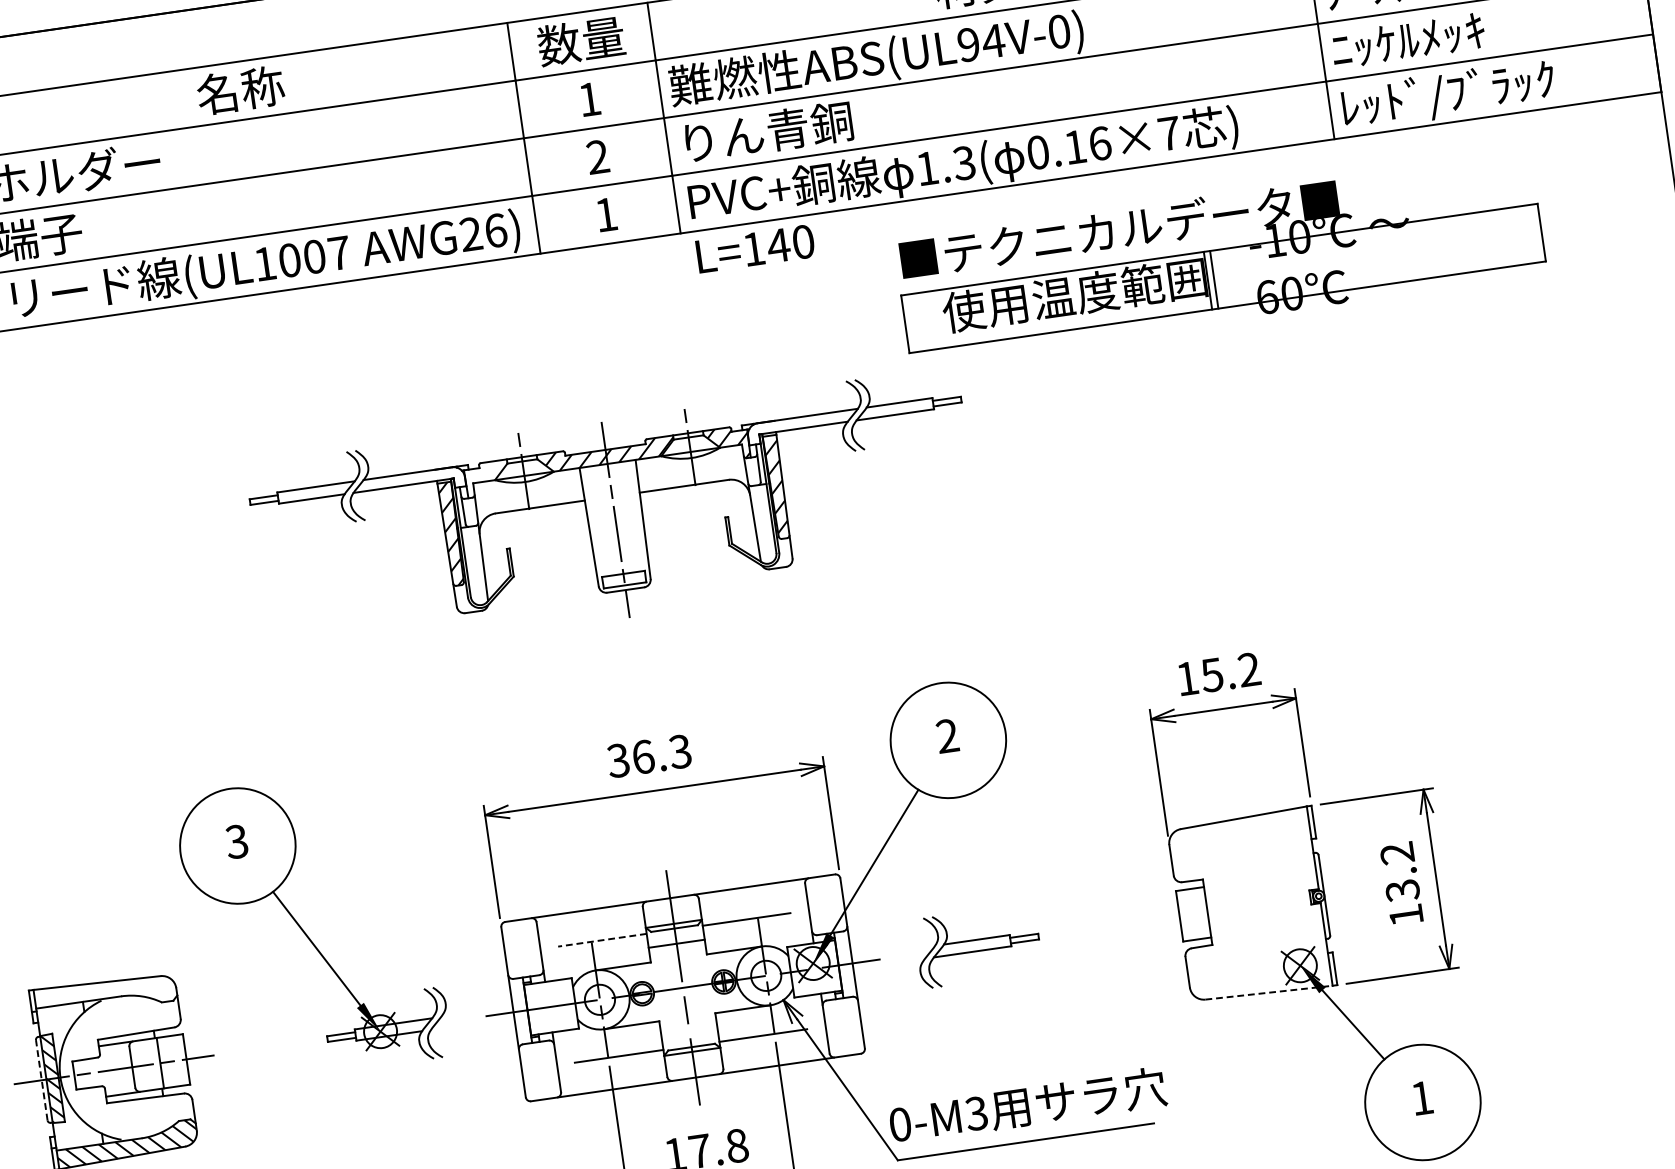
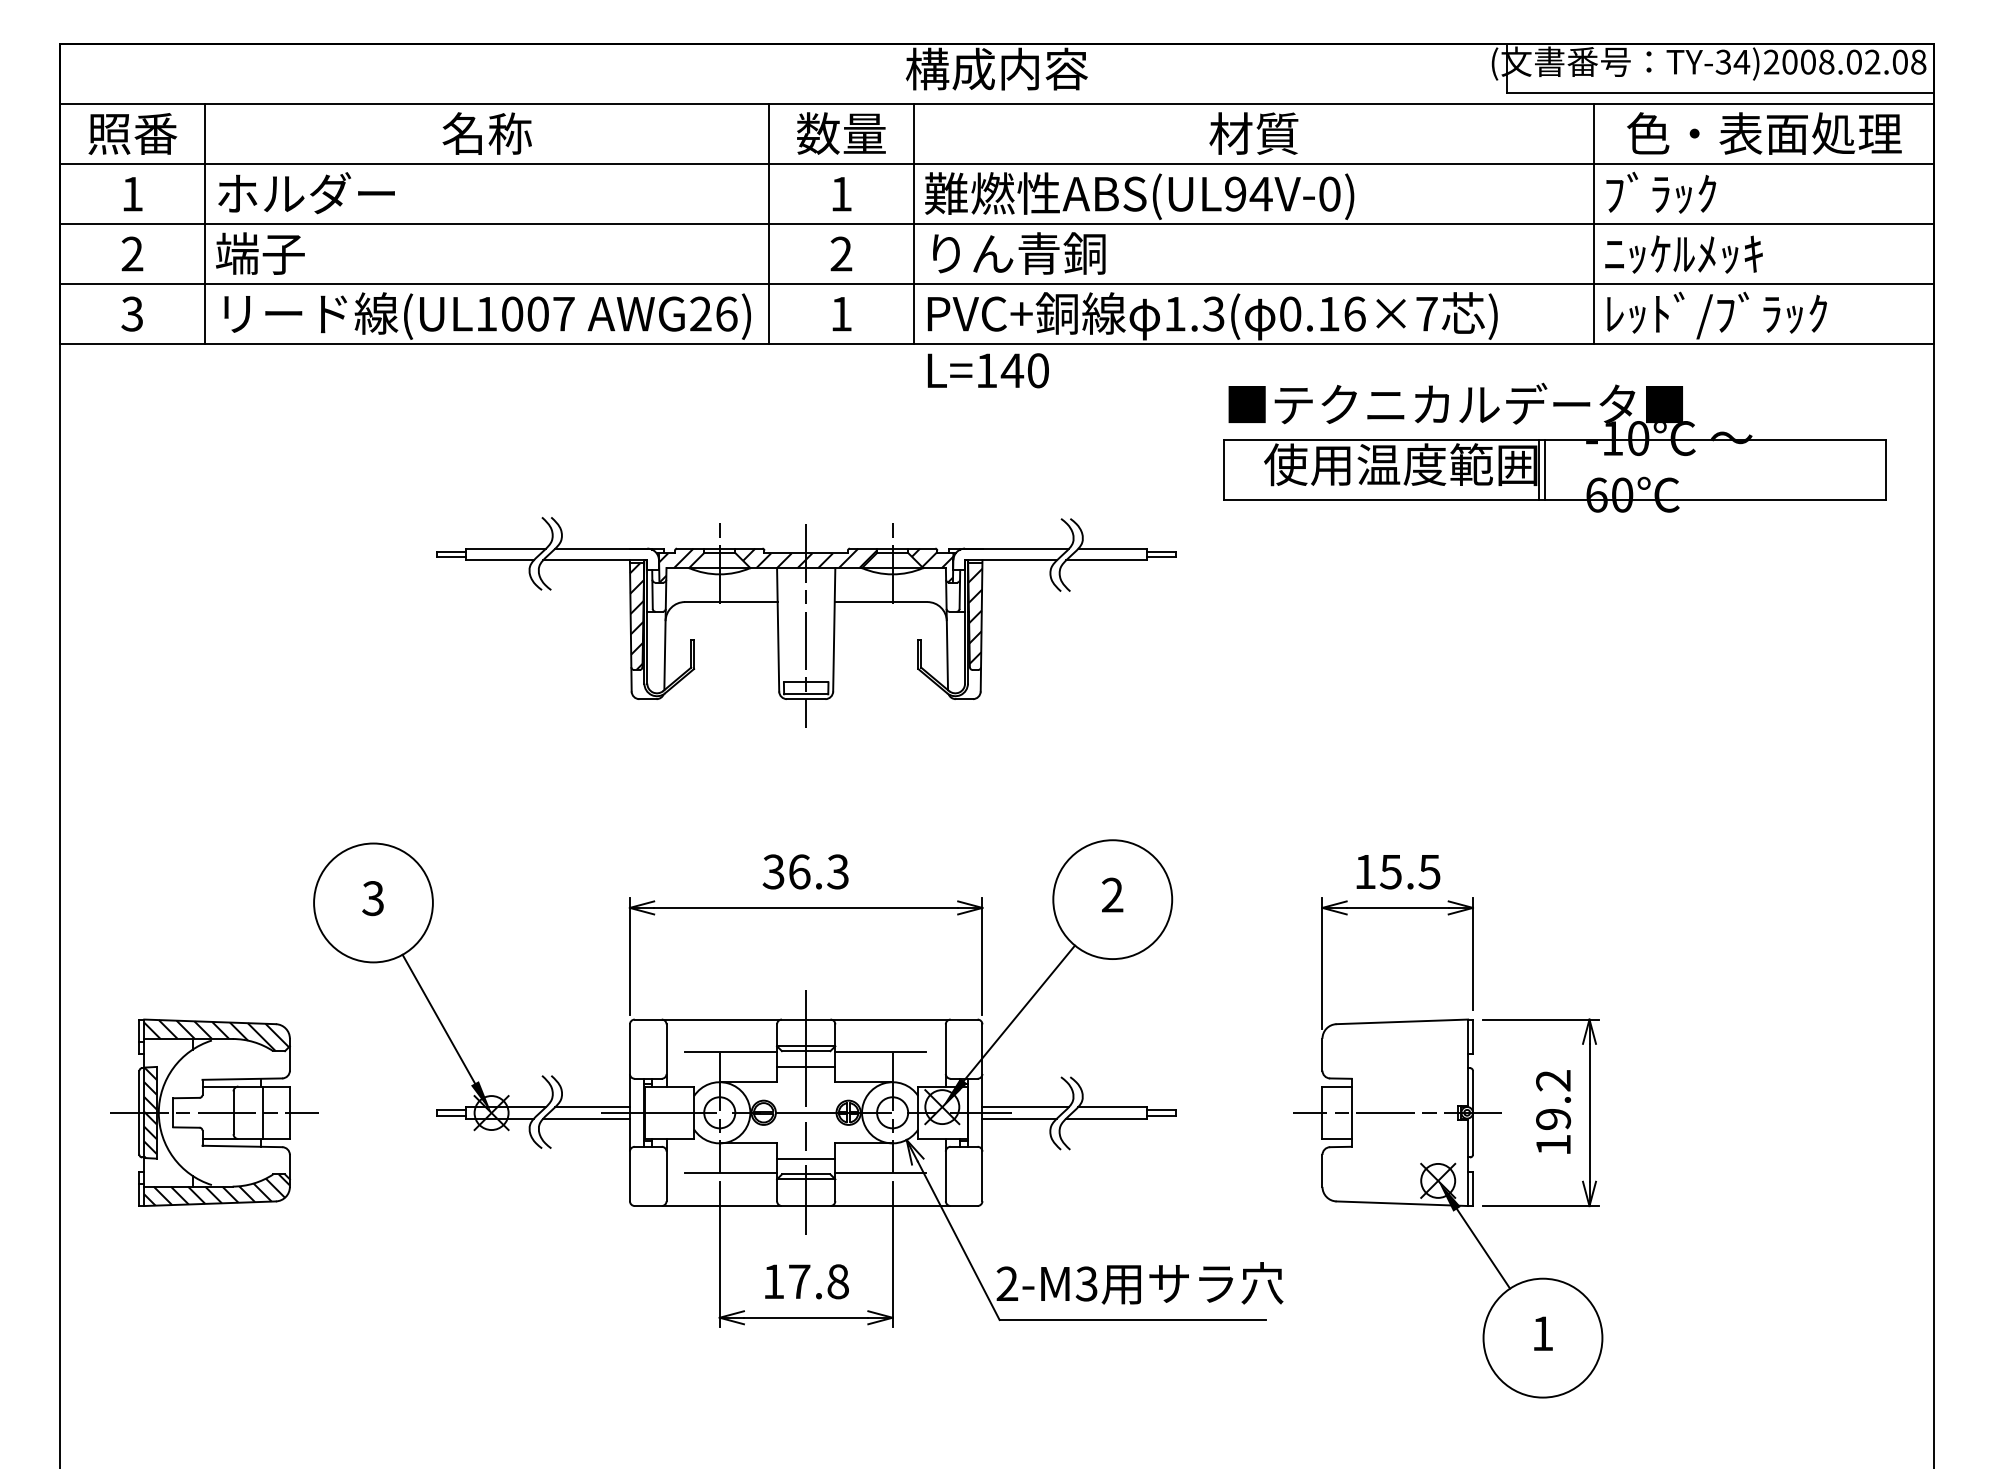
part: (1220, 257) -> (1554, 447), moved
hatch: (482, 479) -> (676, 565), added
text: (1249, 669) -> (1429, 871), 15.2 -> 15.5
text: (1402, 890) -> (1553, 1119), 13.2 -> 19.2
line: (1251, 905) -> (1397, 1112), added
line: (601, 940) -> (730, 1052), dashed -> solid
line: (893, 951) -> (1025, 1106), added
line: (889, 963) -> (1019, 1118), added
line: (1269, 992) -> (1402, 1203), dashed -> solid
hatch: (105, 995) -> (216, 1035), added
line: (476, 1011) -> (592, 1106), added
line: (472, 1023) -> (586, 1118), added
line: (689, 1031) -> (806, 1158), added
line: (41, 1079) -> (139, 1112), dashed -> solid
text: (900, 1124) -> (1007, 1283), 0-M3 -> 2-M3

